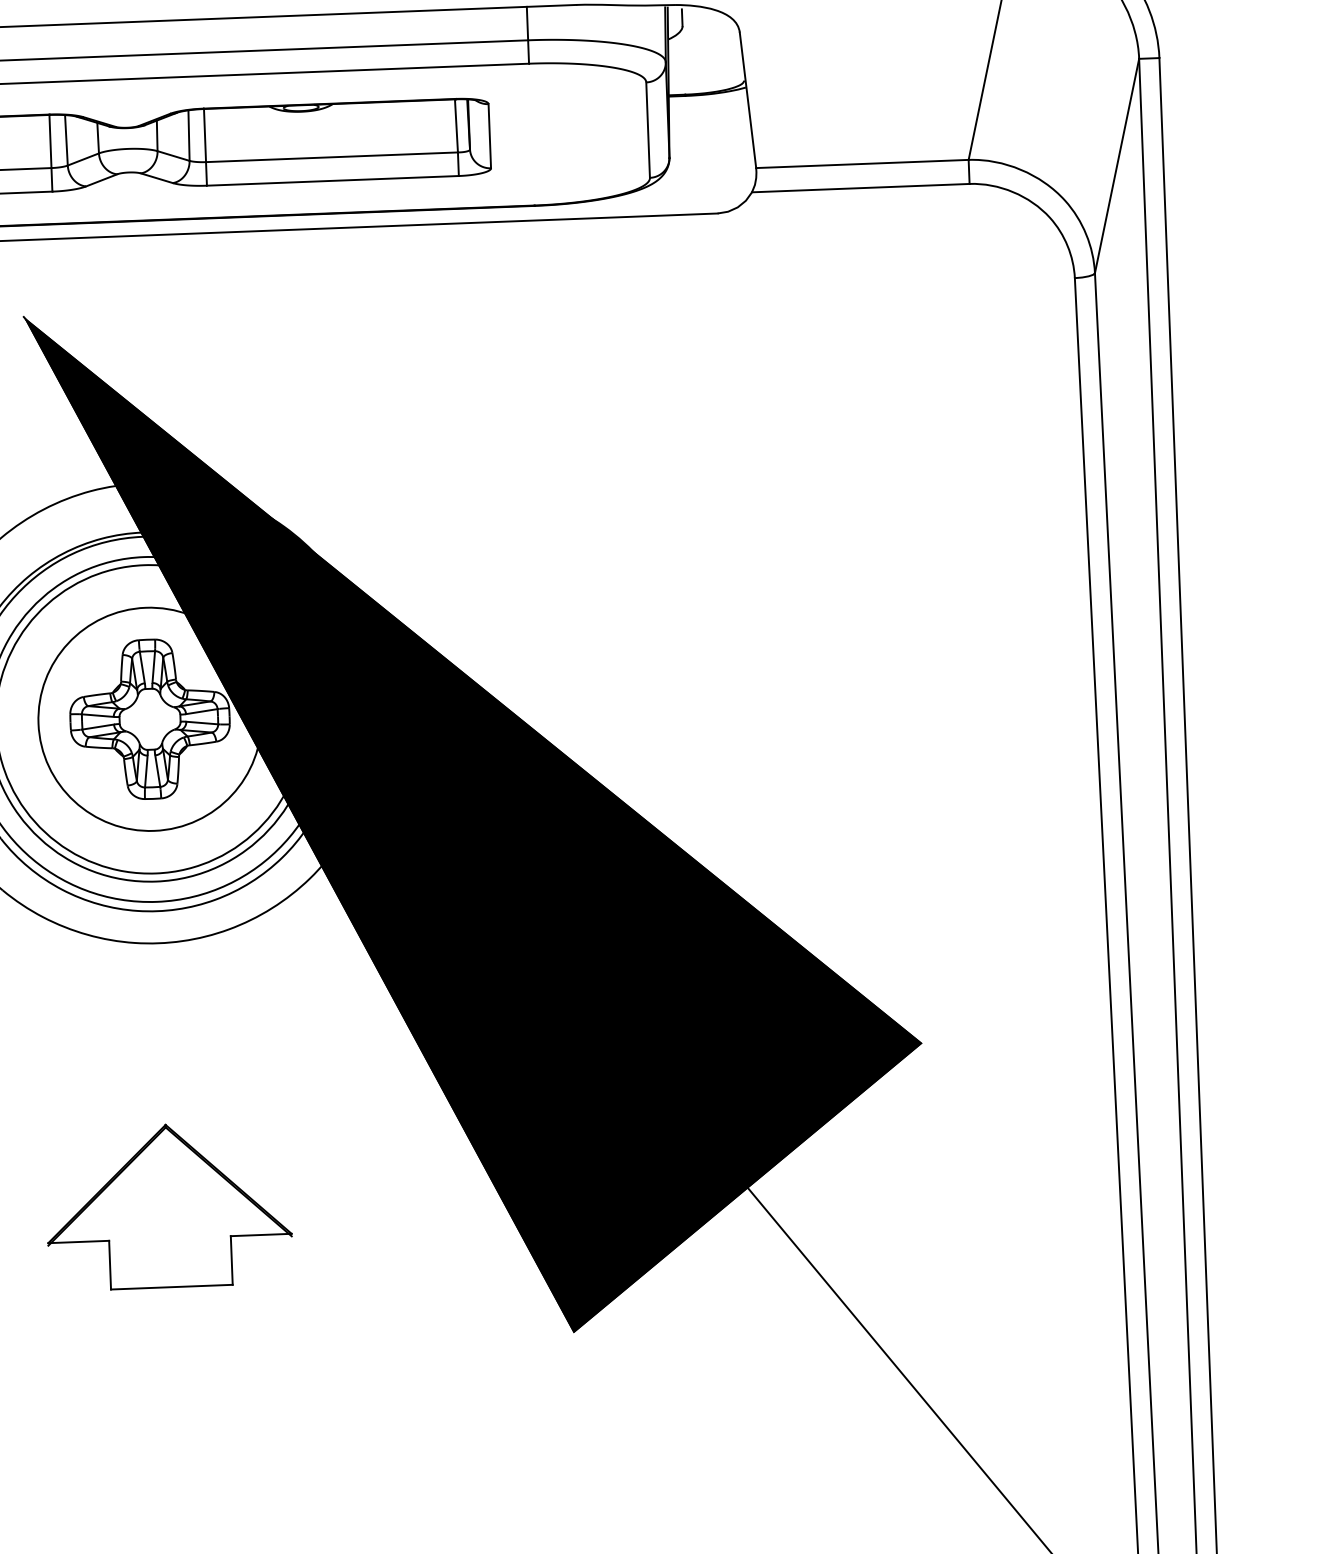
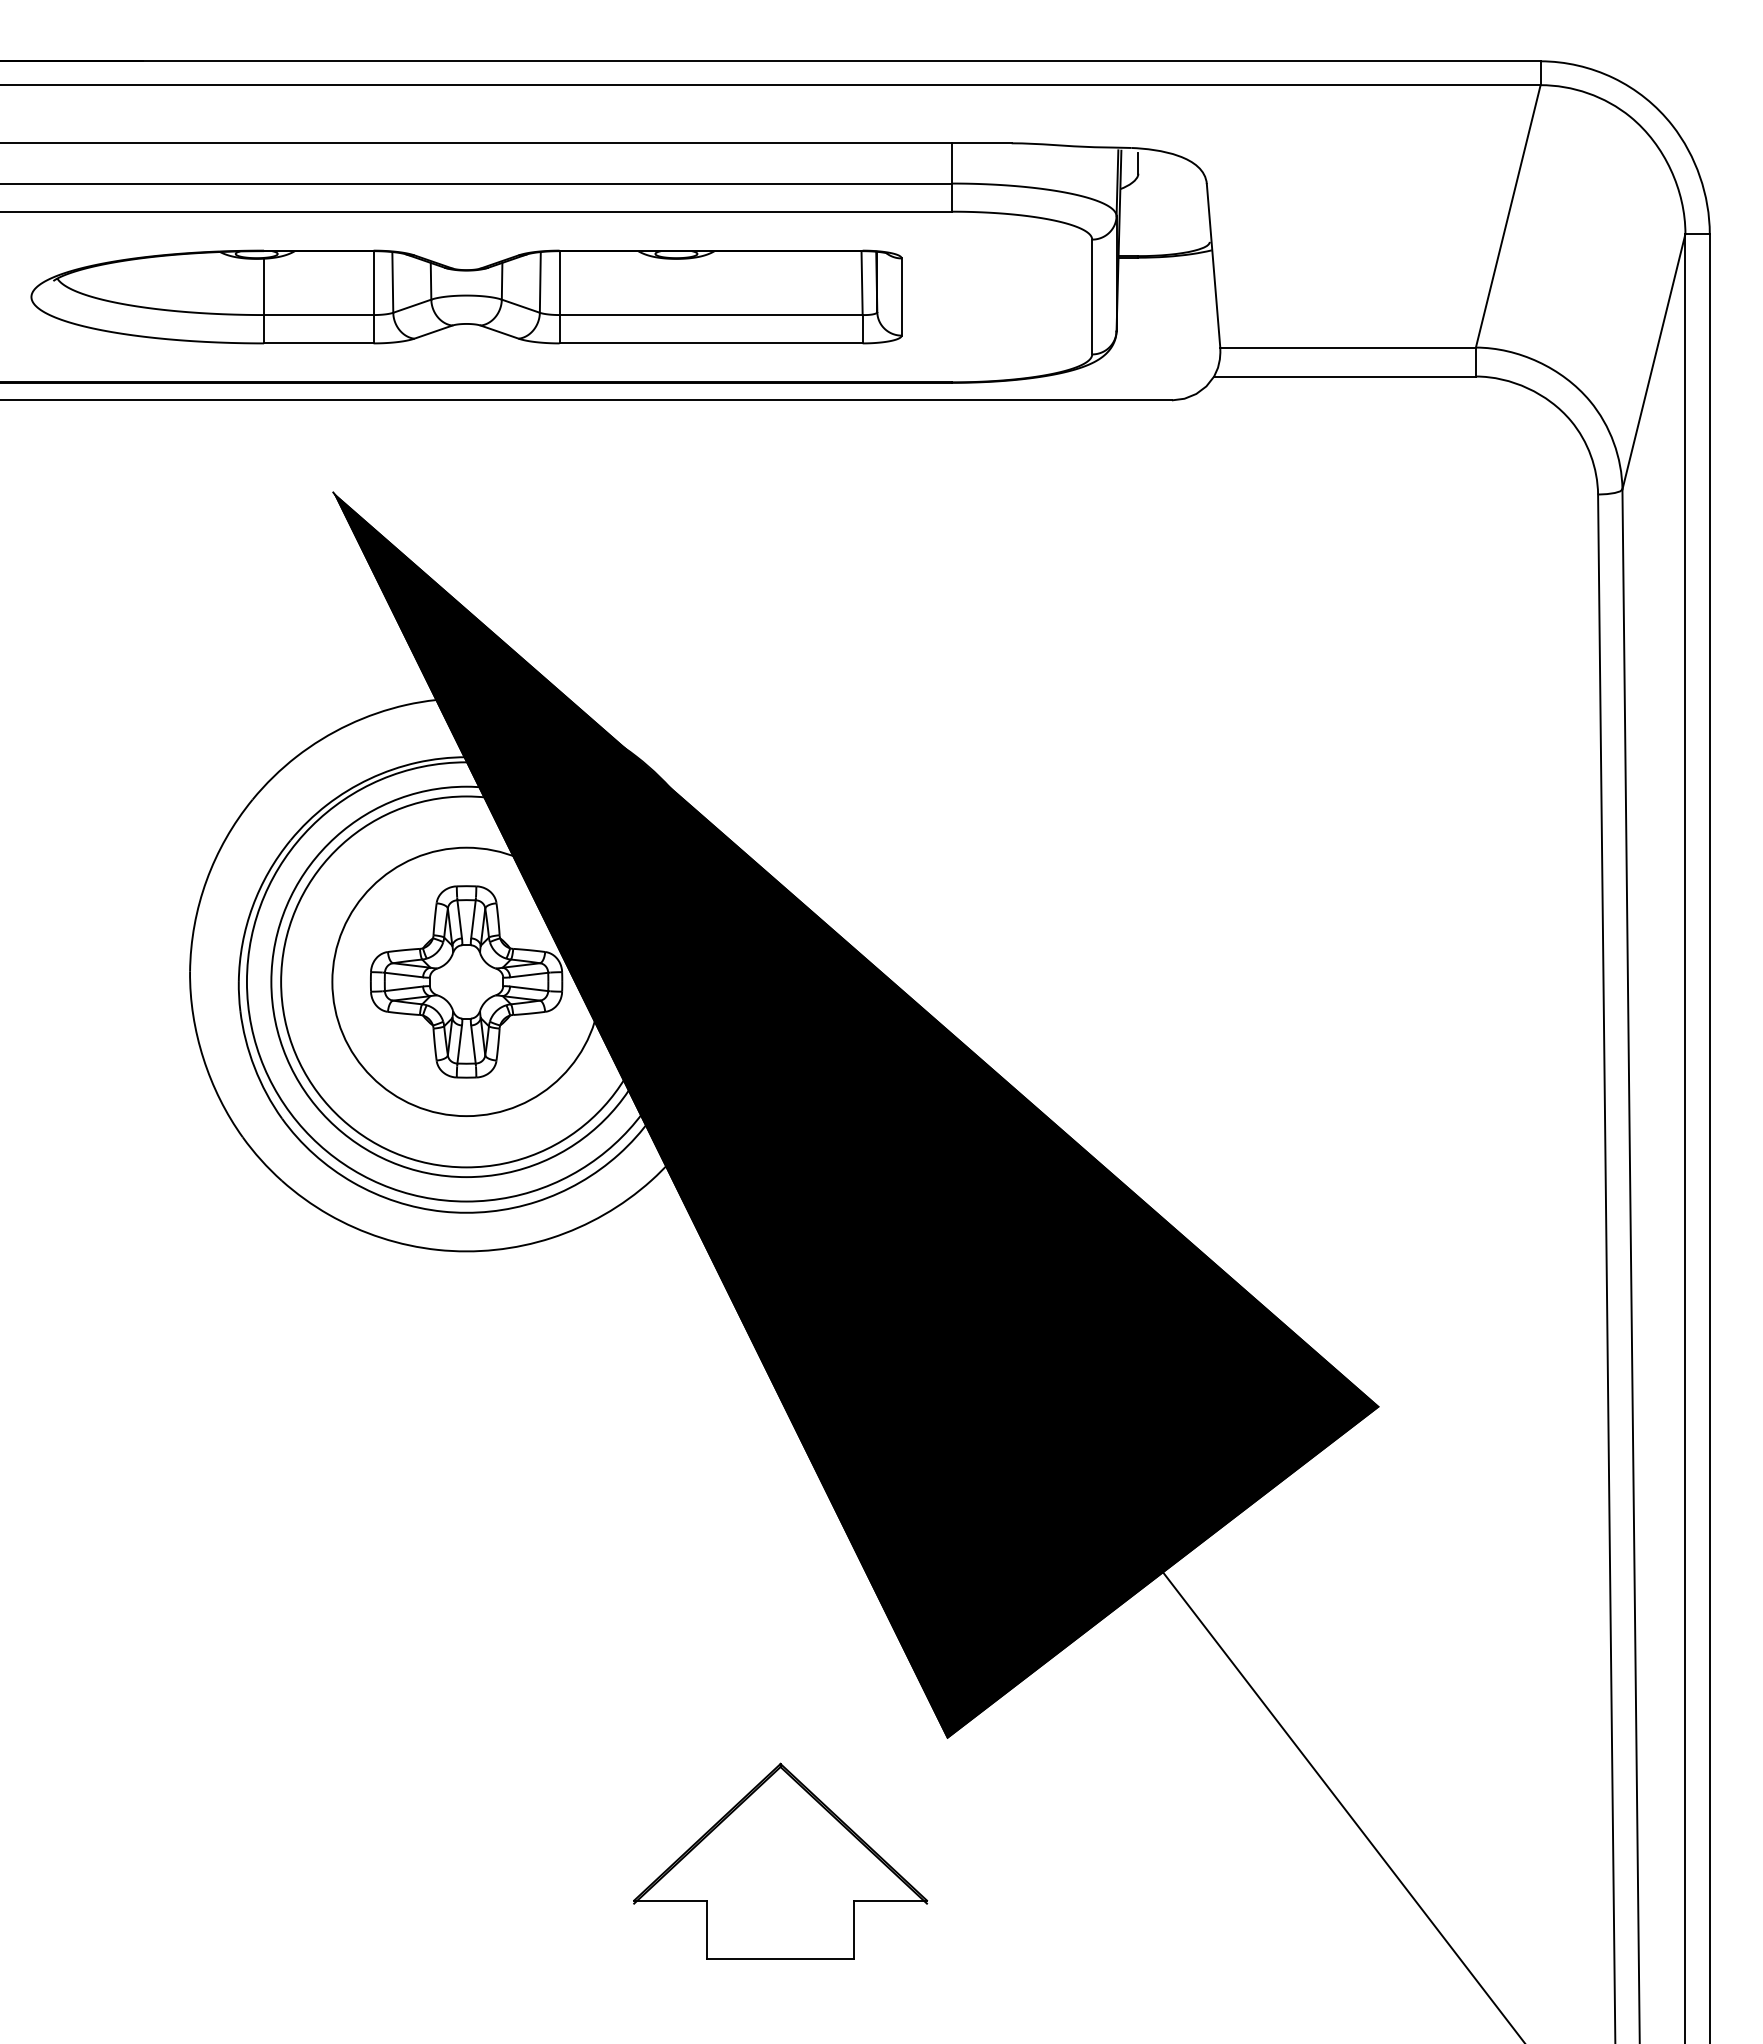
part: (168, 1205) -> (780, 1860), moved

